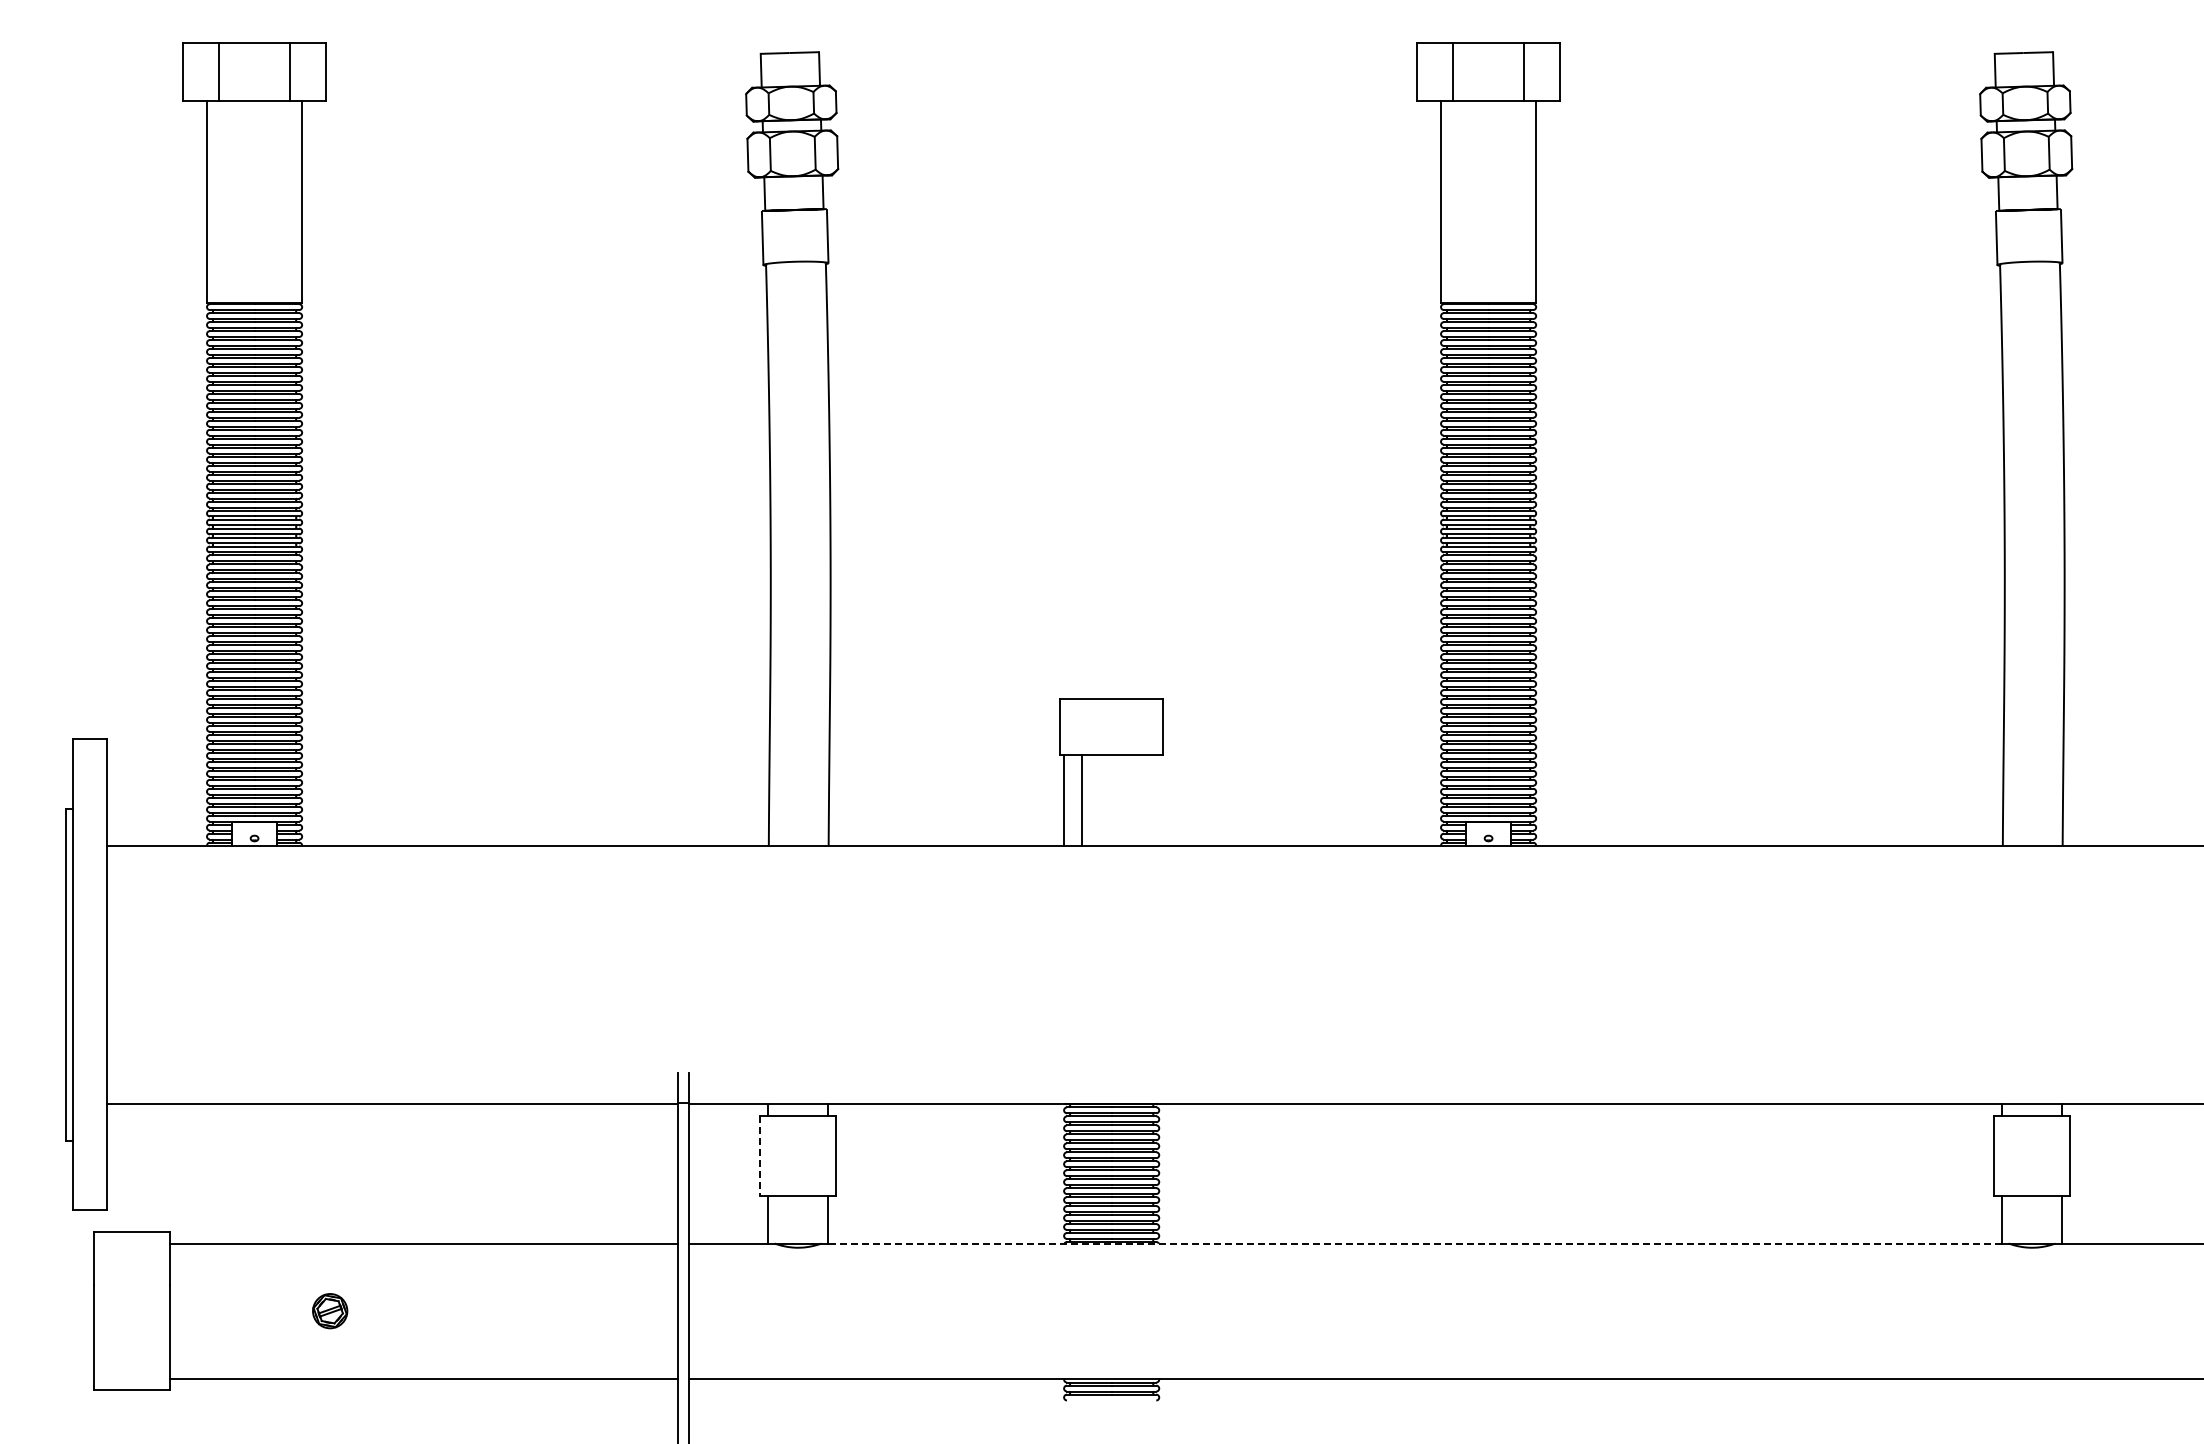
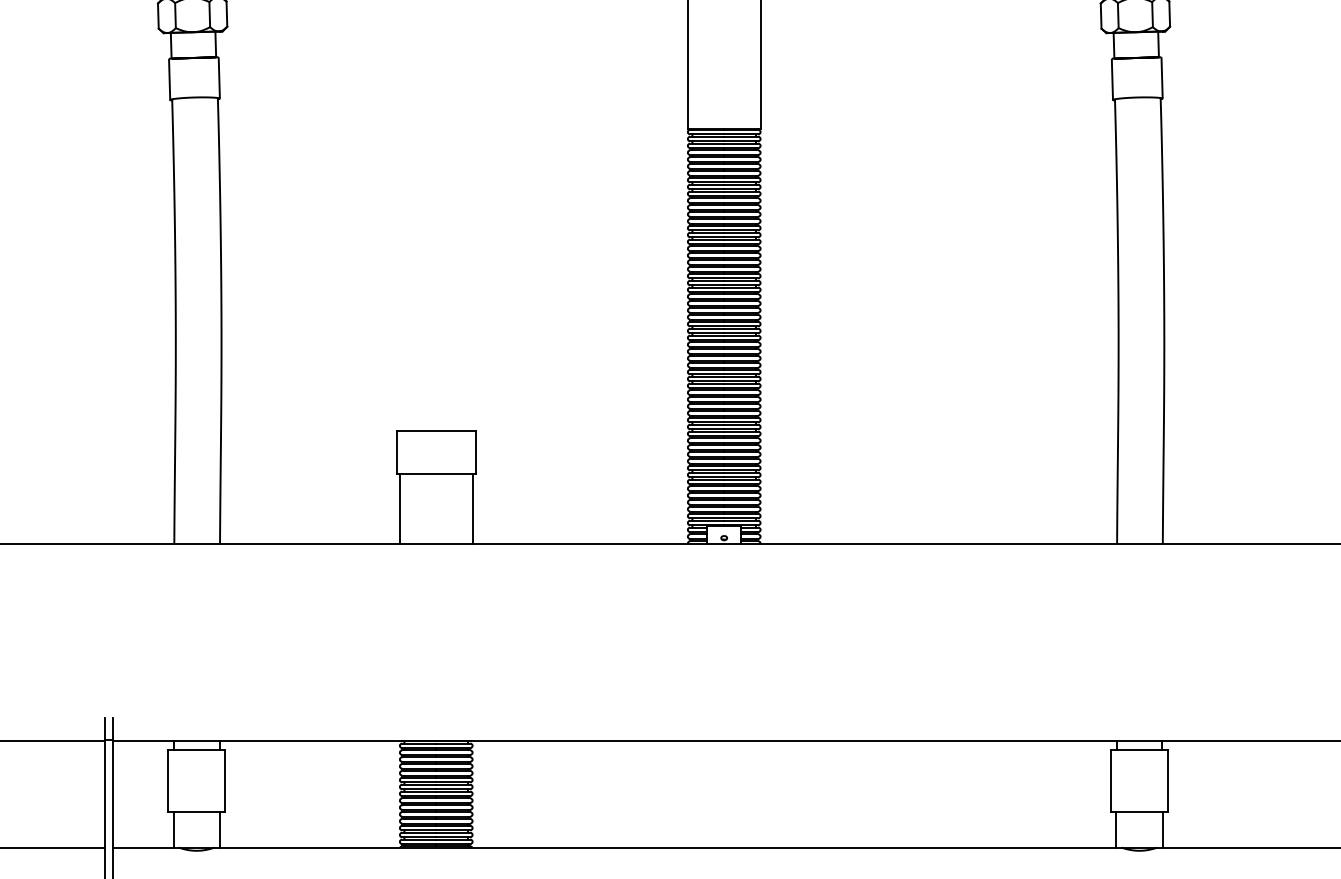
line: (1082, 799) -> (472, 508), moved
line: (760, 1156) -> (167, 781), dashed -> solid
line: (1415, 1243) -> (668, 847), dashed -> solid

